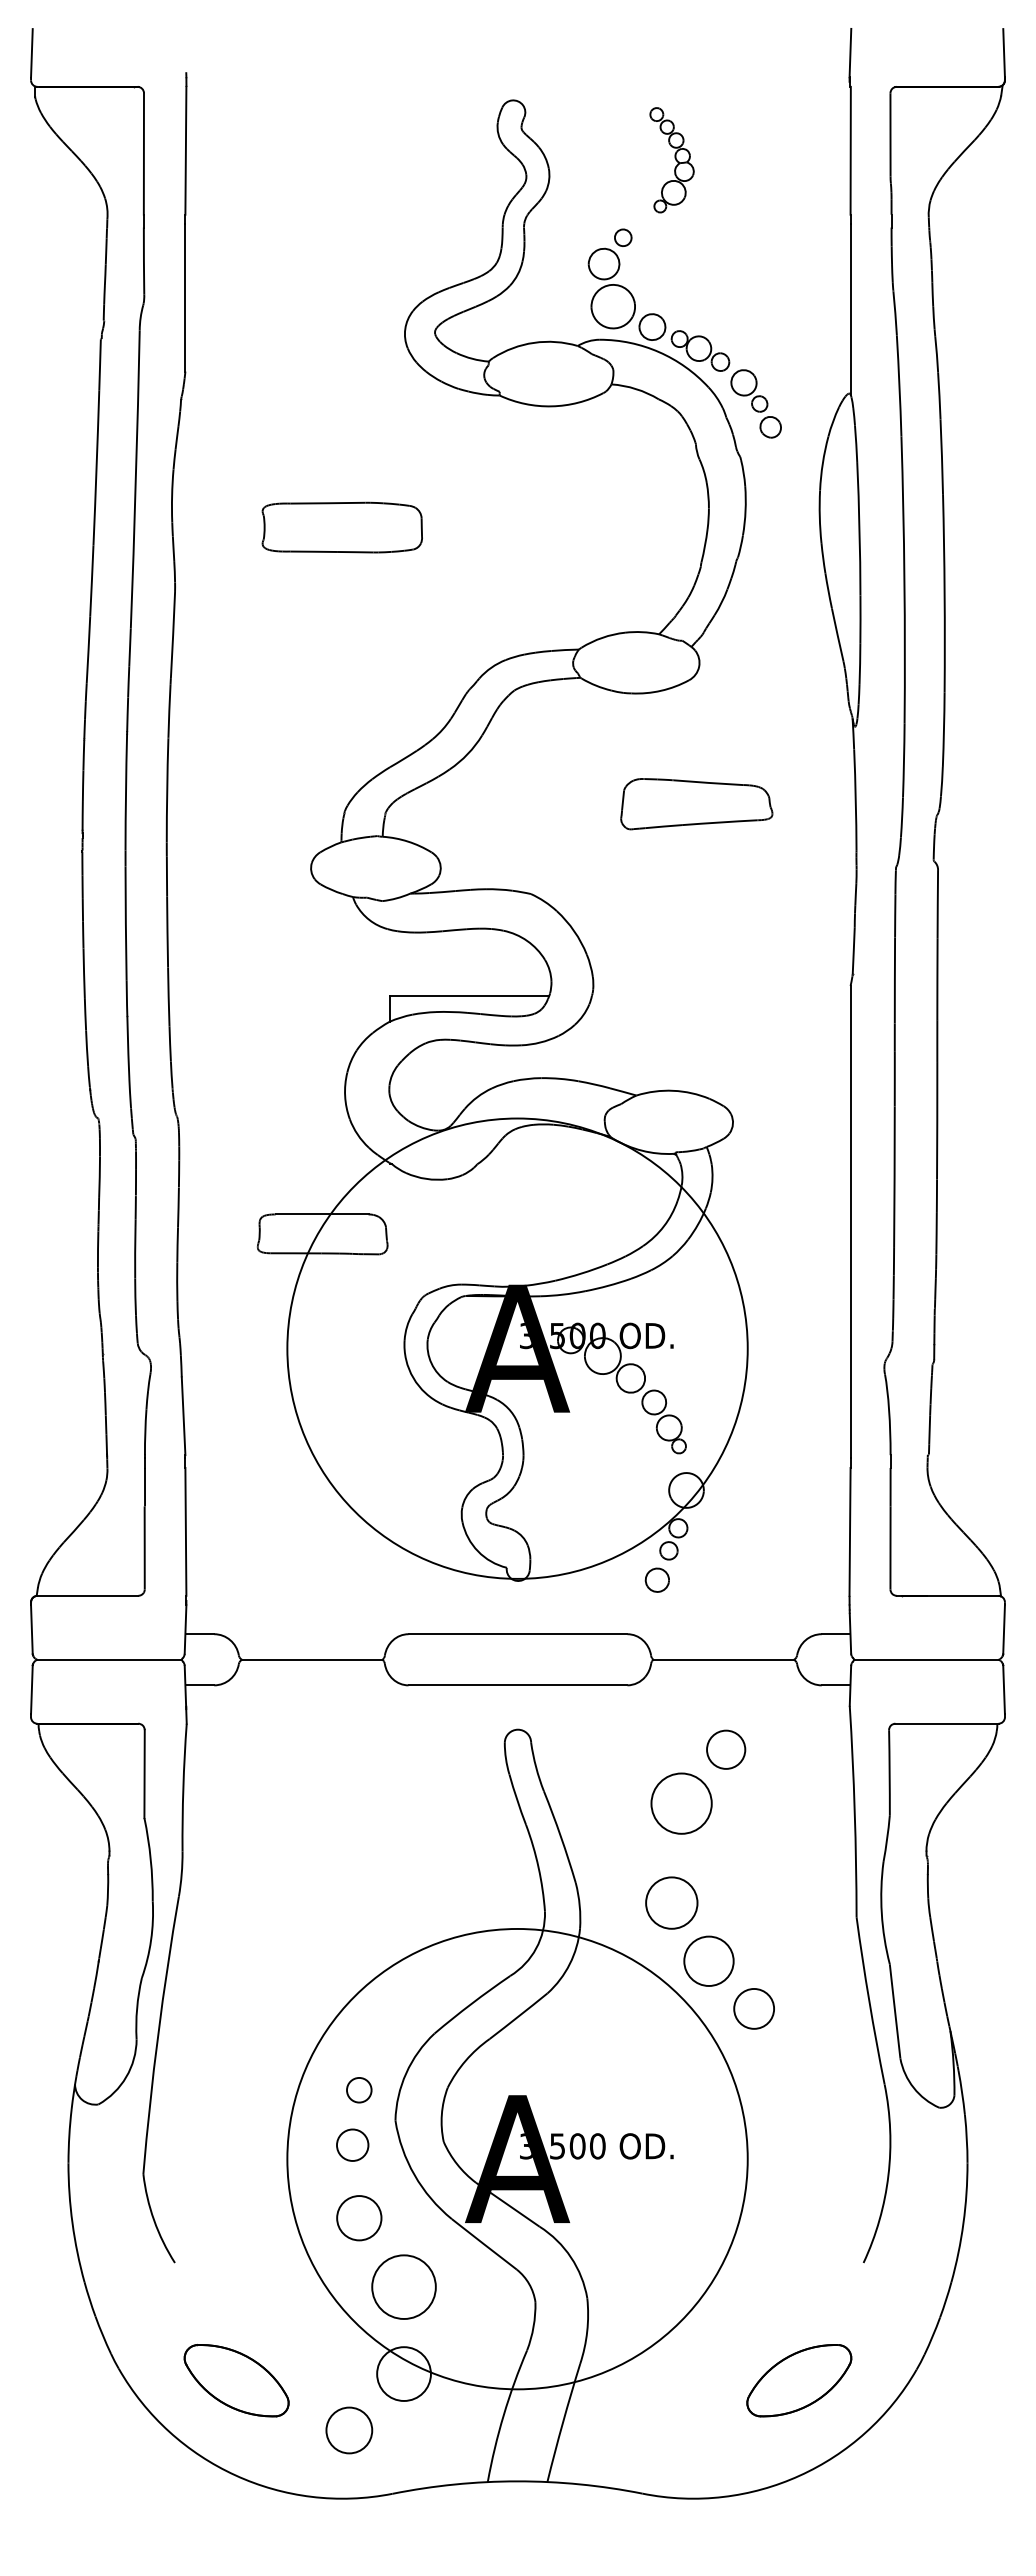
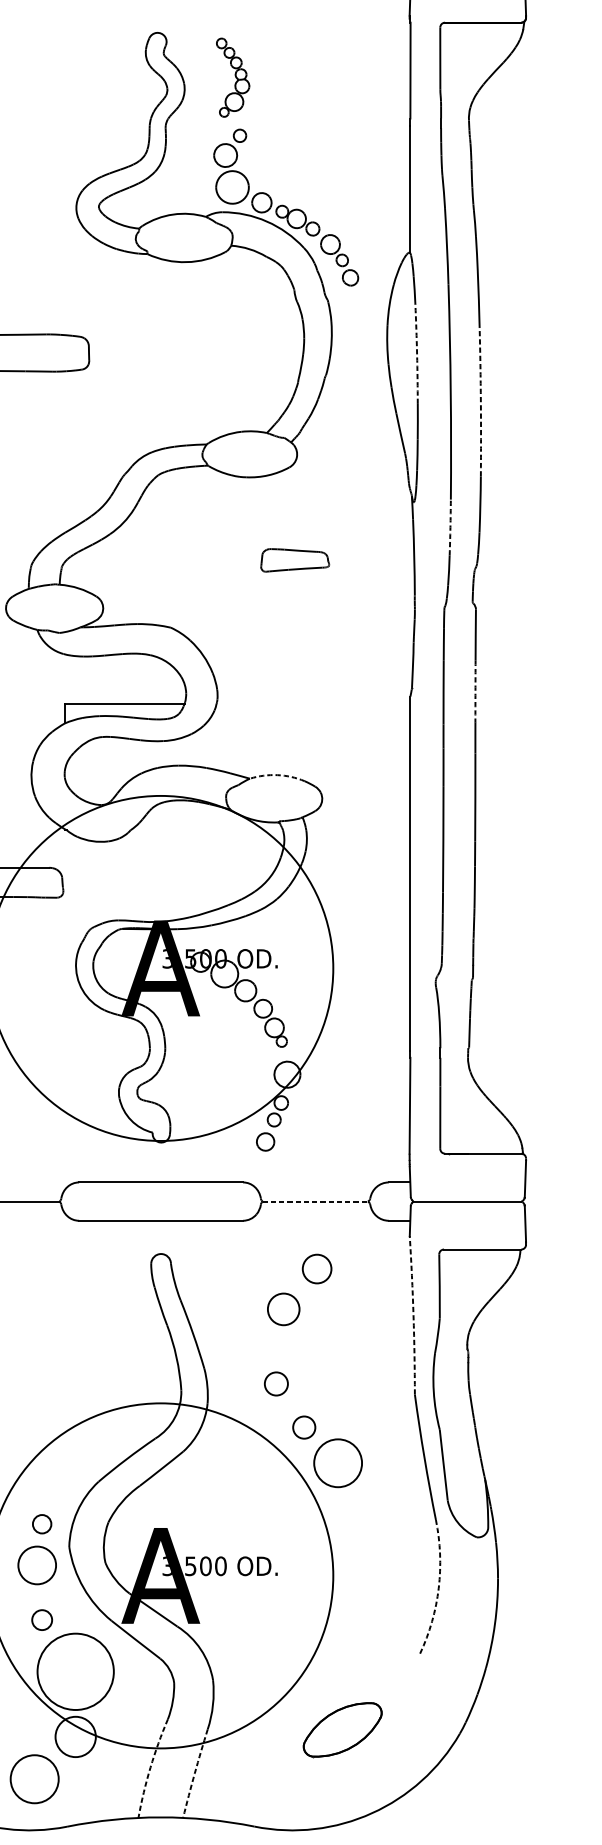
part: (671, 160) -> (232, 77), moved
arc: (859, 529) -> (417, 354), solid -> dashed
arc: (944, 593) -> (480, 402), solid -> dashed
arc: (904, 760) -> (450, 527), solid -> dashed
part: (696, 804) -> (294, 560), size x0.6
arc: (937, 979) -> (475, 691), solid -> dashed
arc: (673, 1090) -> (277, 774), solid -> dashed
line: (724, 1659) -> (315, 1201), solid -> dashed
circle: (681, 1803) -> (283, 1309), size x0.7
arc: (854, 1811) -> (413, 1315), solid -> dashed
circle: (671, 1902) -> (276, 1383), size x0.6
circle: (708, 1960) -> (303, 1426), size x0.6
circle: (754, 2008) -> (338, 1462), size x1.6
circle: (352, 2144) -> (37, 1564), size x1.6
arc: (888, 2175) -> (438, 1588), solid -> dashed
circle: (359, 2218) -> (42, 1620), size x0.6
circle: (403, 2286) -> (75, 1671), size x1.6
part: (799, 2380) -> (342, 1729), moved
arc: (503, 2415) -> (150, 1768), solid -> dashed
arc: (562, 2422) -> (194, 1773), solid -> dashed
circle: (349, 2430) -> (34, 1779), size x1.4

